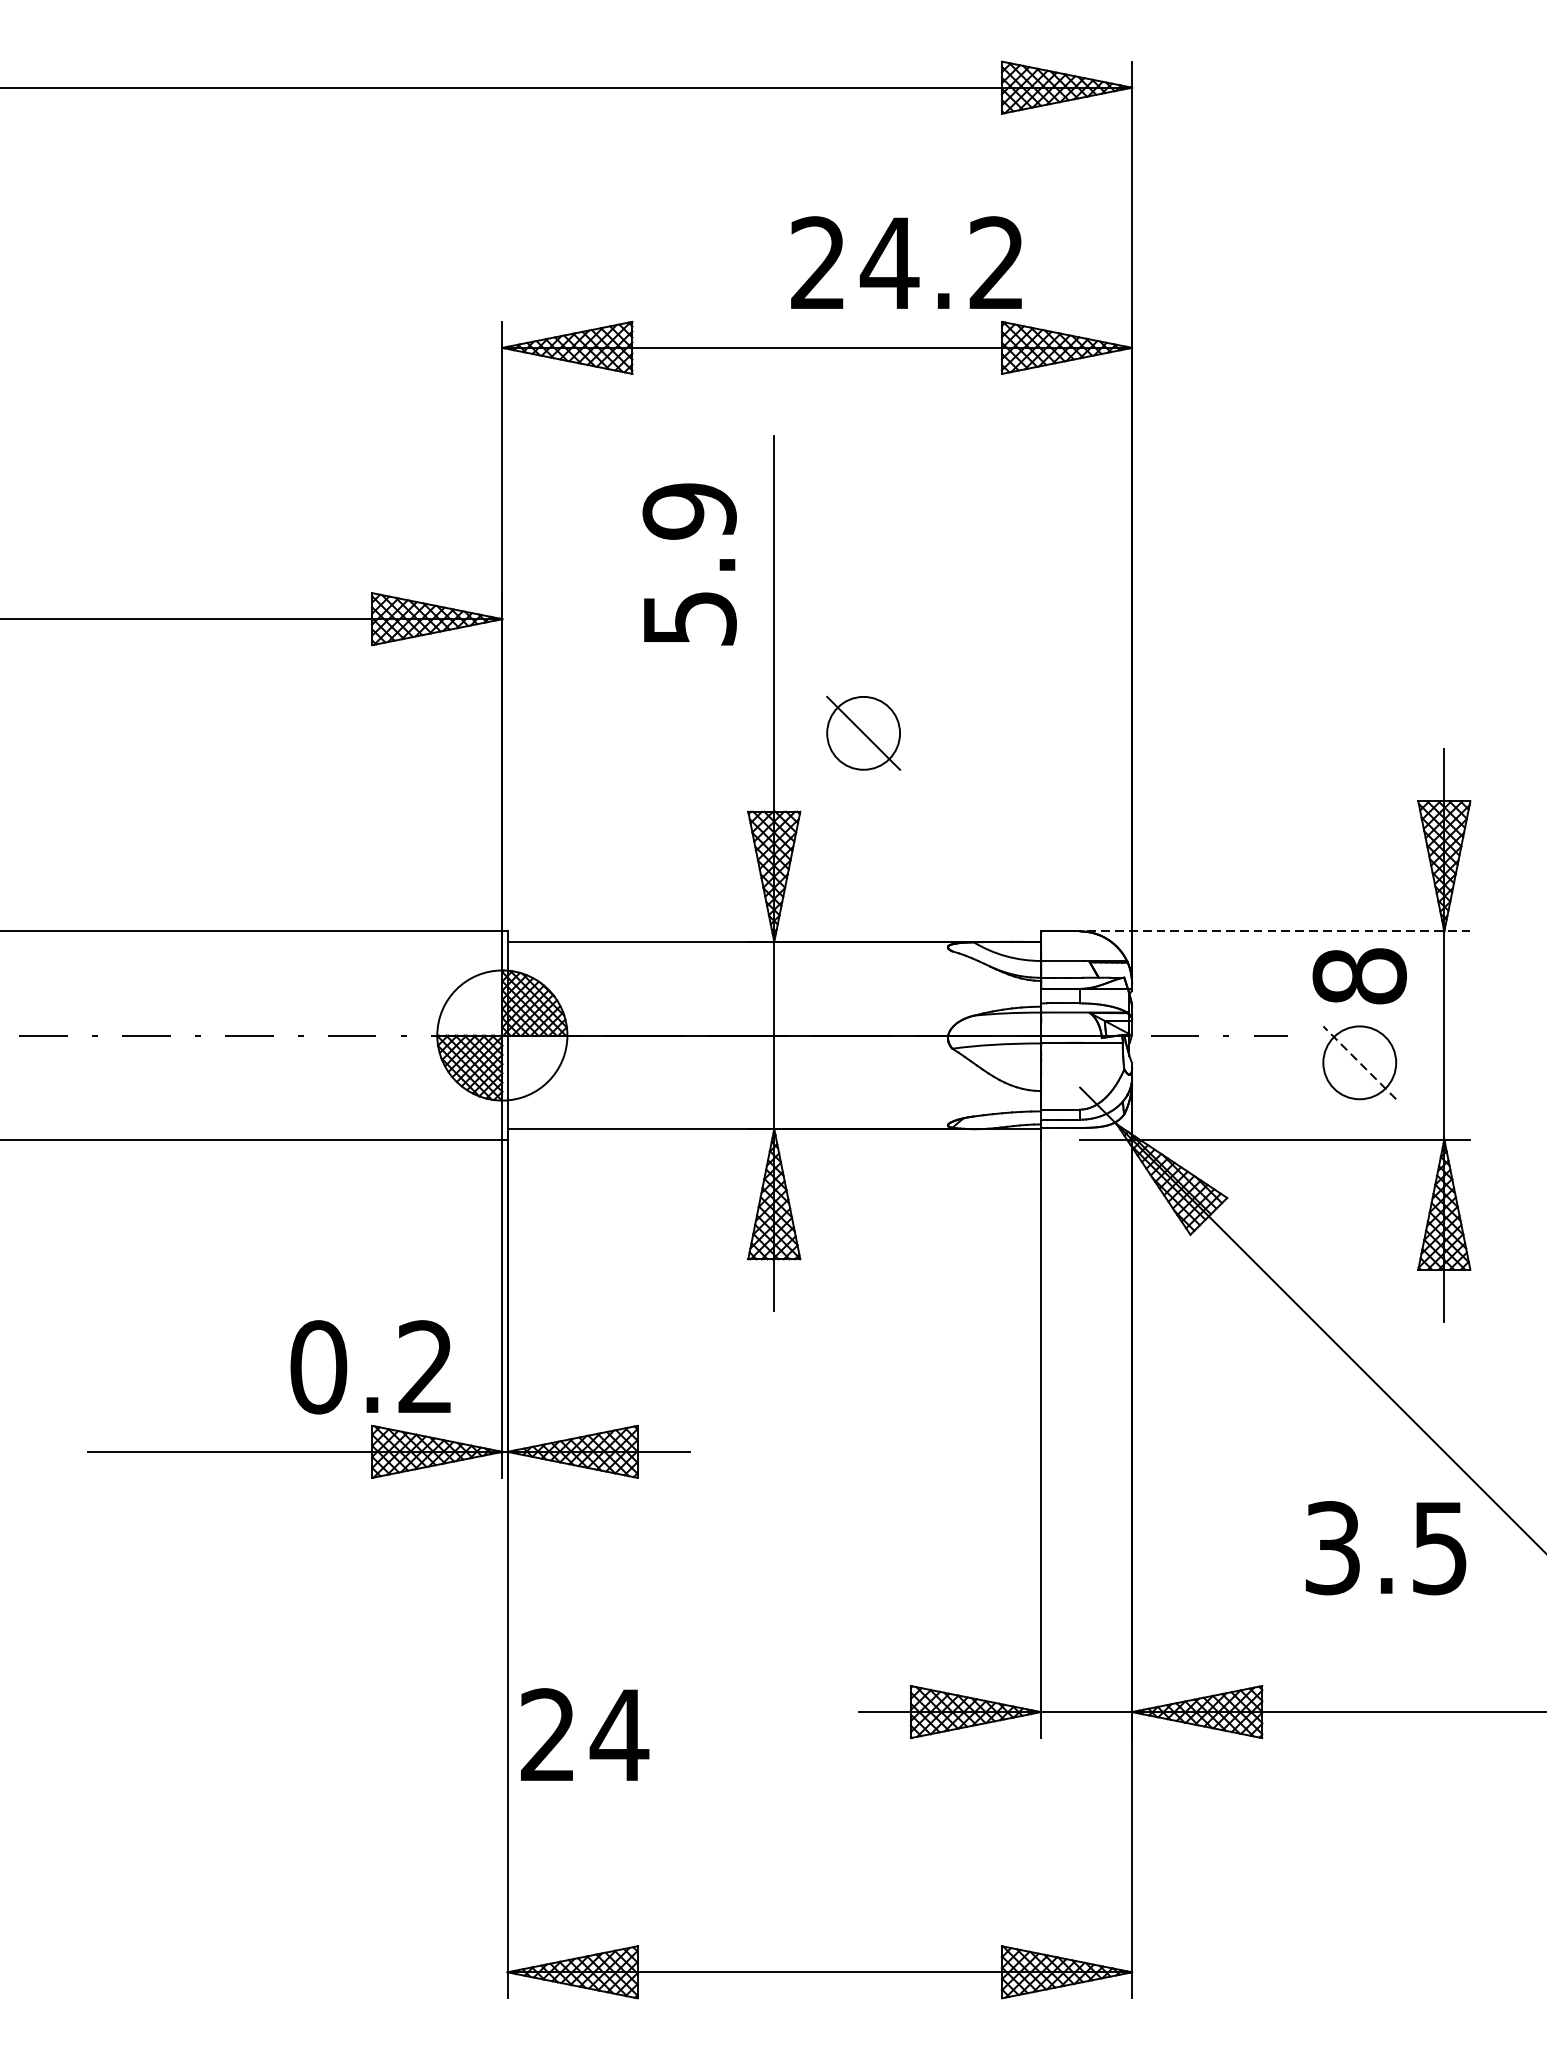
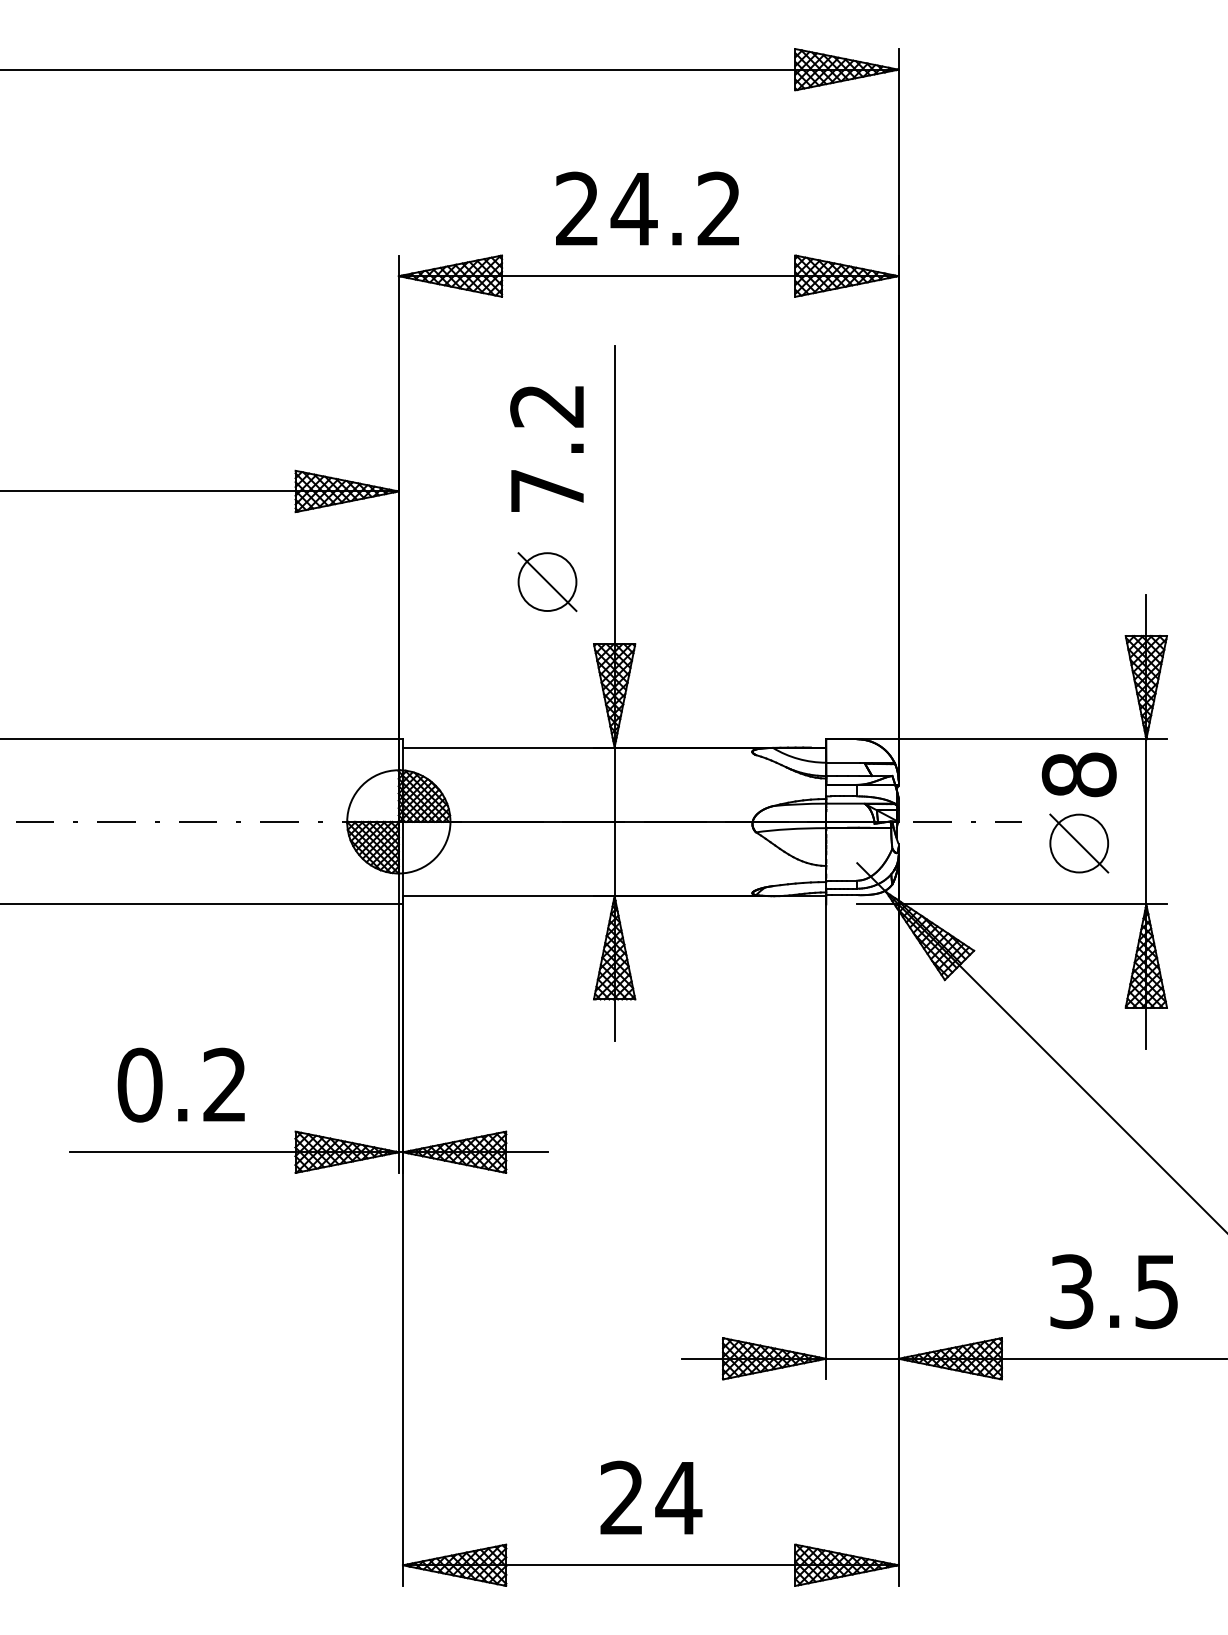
text: (906, 262) -> (647, 208), moved
text: (689, 563) -> (547, 447), 5.9 -> 7.2
part: (863, 733) -> (547, 582), moved
line: (1275, 931) -> (1012, 739), dashed -> solid
line: (1360, 1062) -> (1079, 843), dashed -> solid
text: (369, 1366) -> (180, 1084), moved
text: (1385, 1547) -> (1113, 1291), moved
text: (585, 1734) -> (651, 1497), moved

